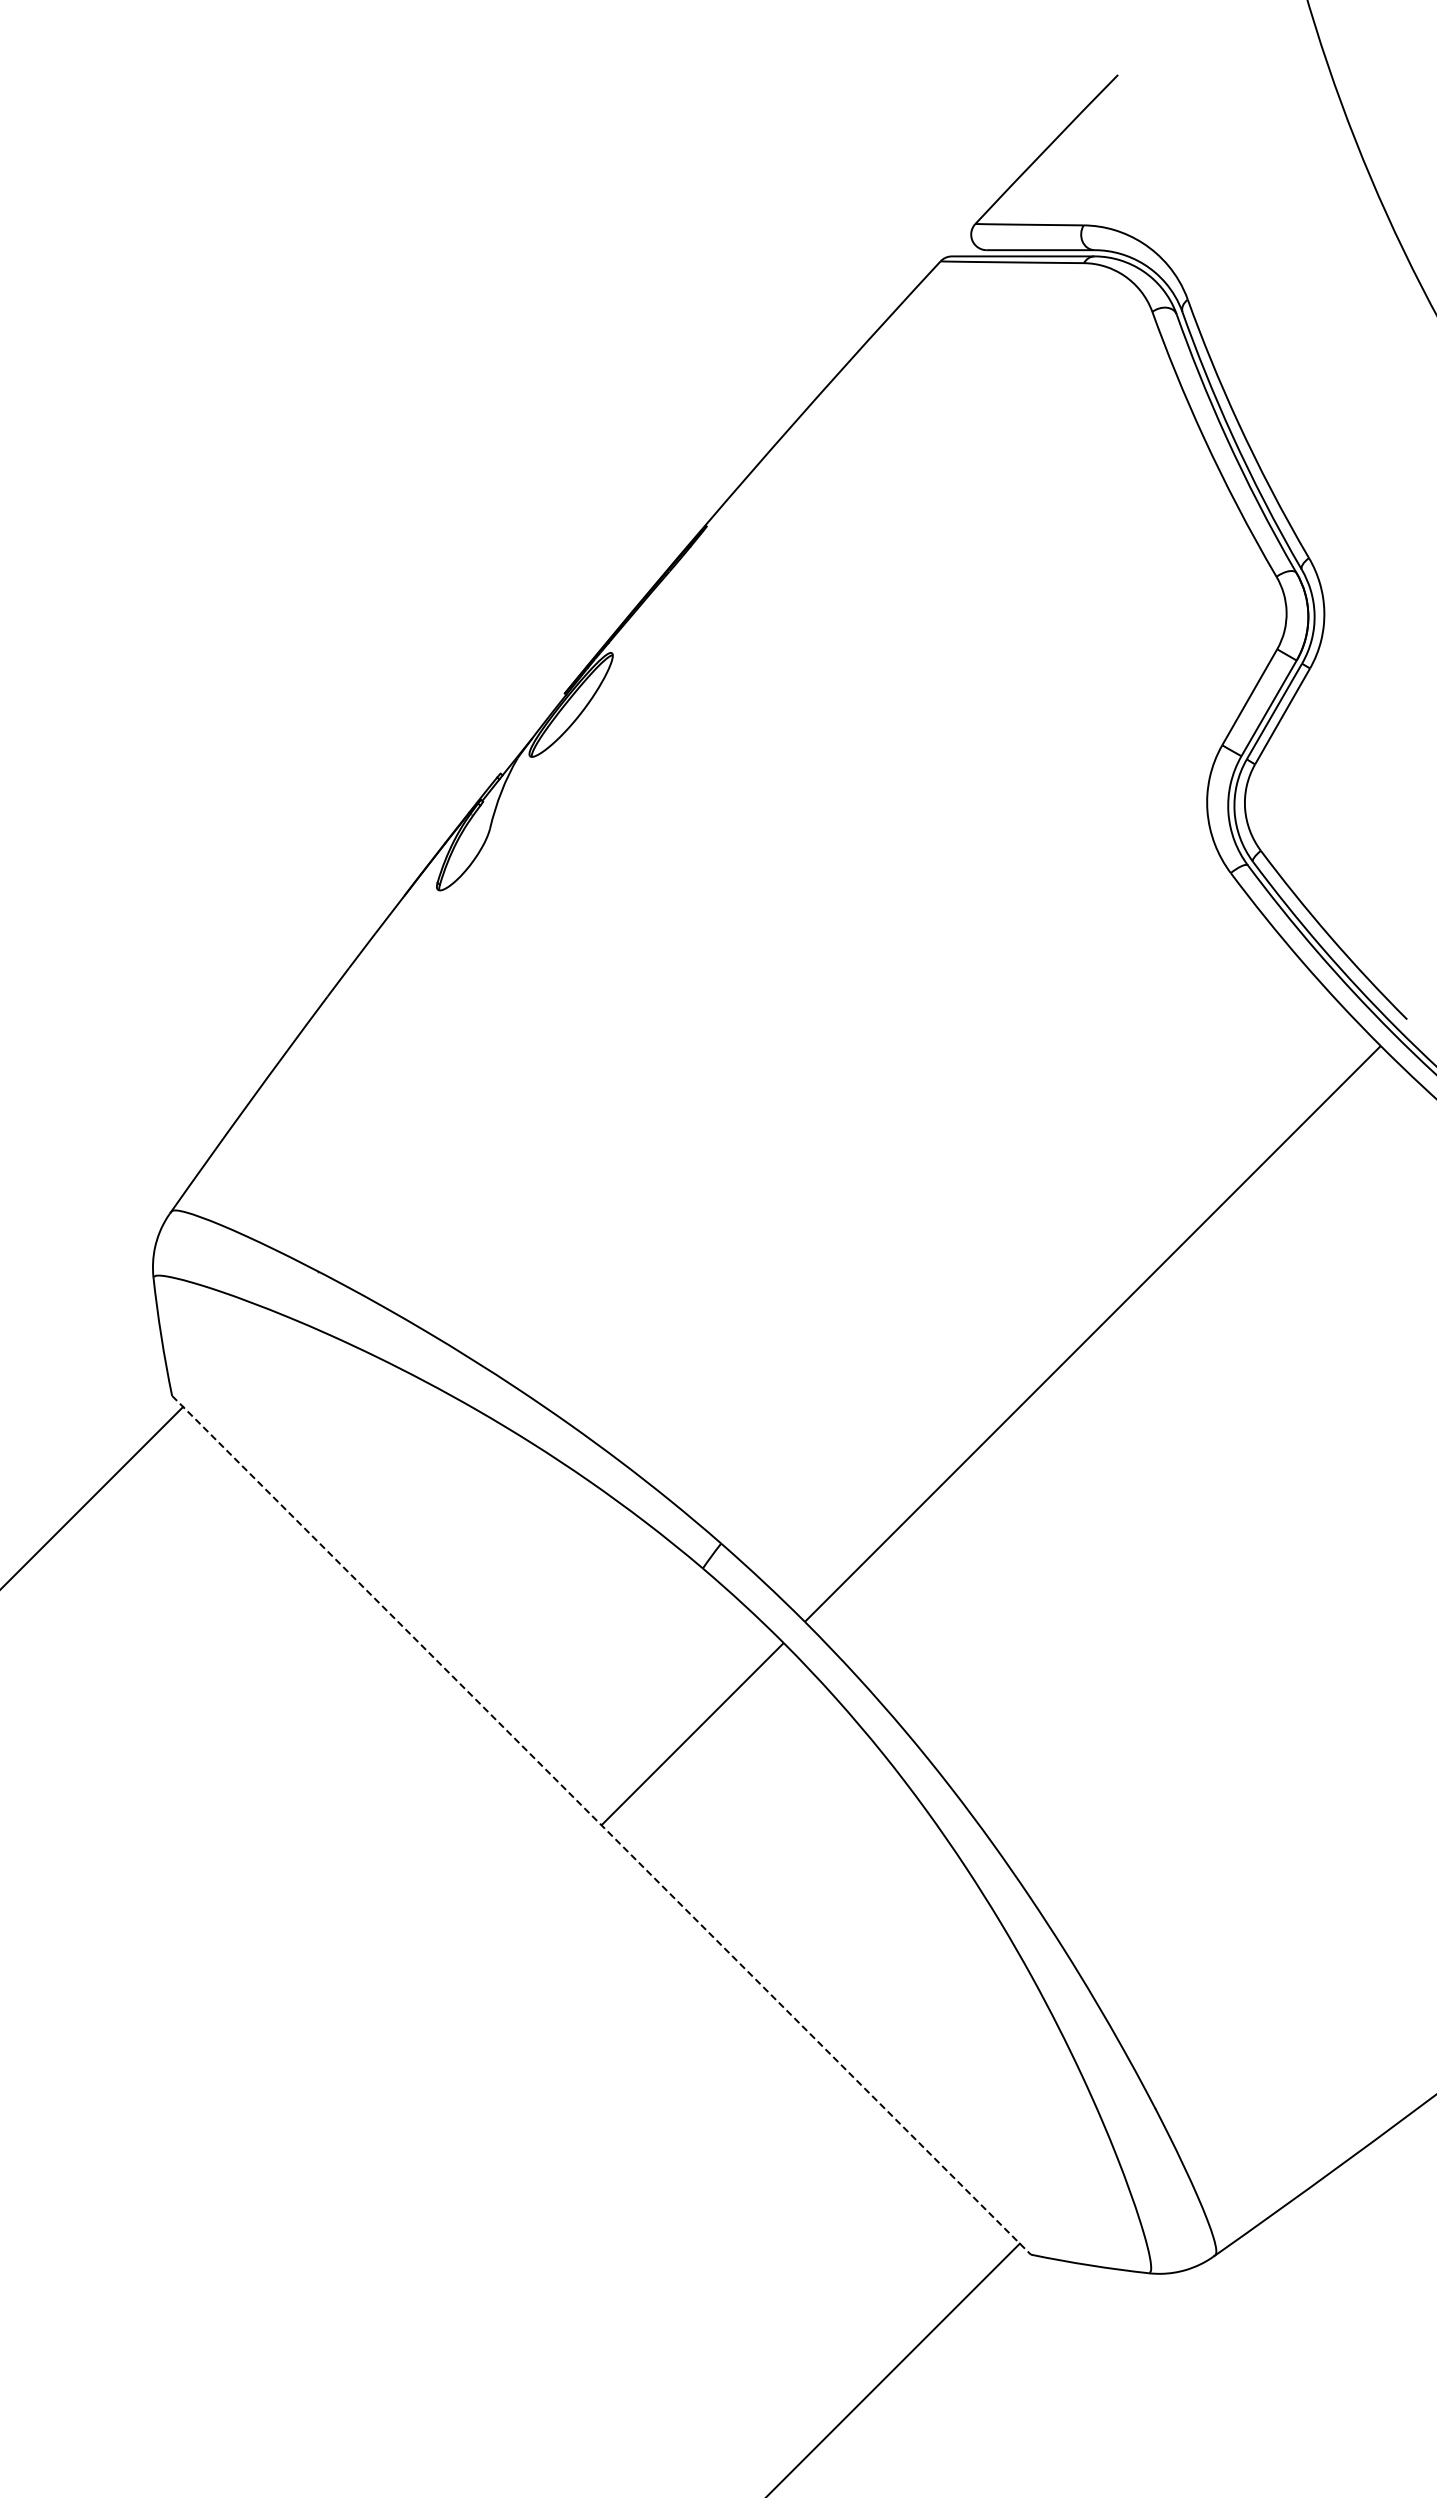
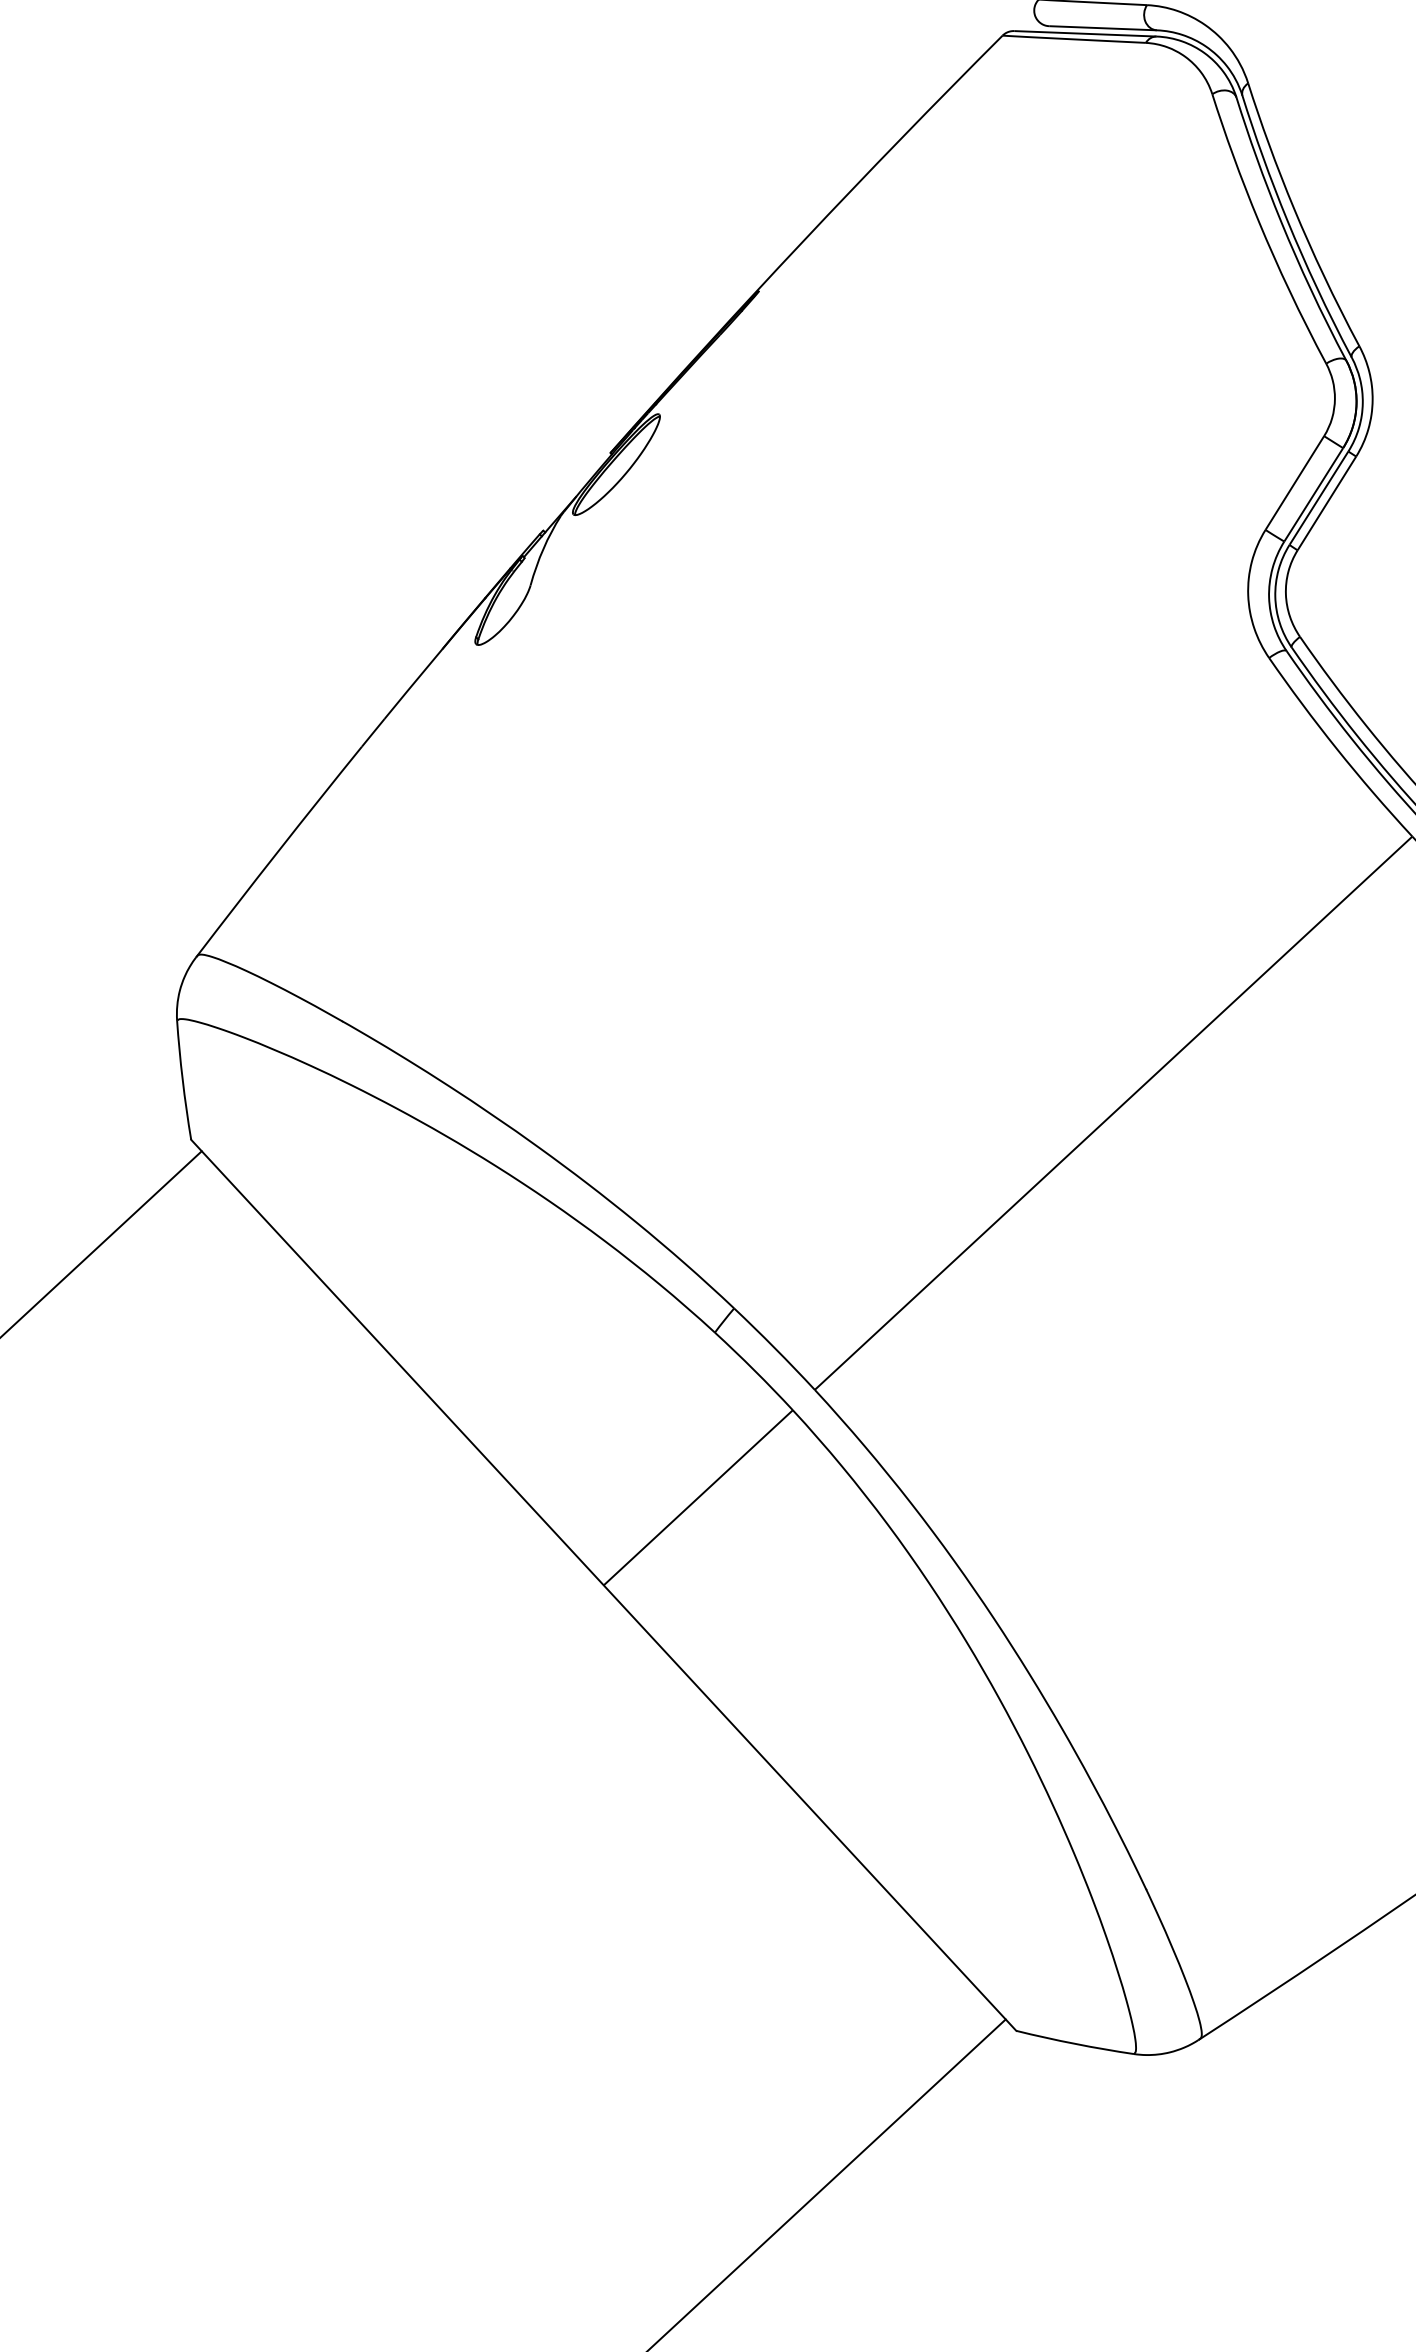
line: (601, 1825) -> (603, 1585), dashed -> solid

